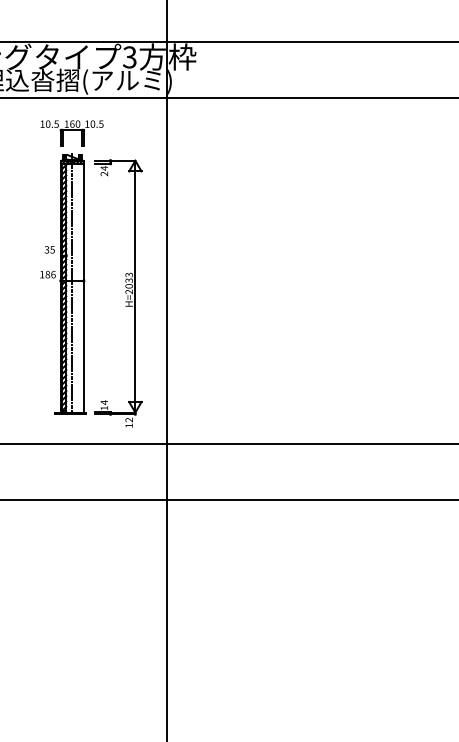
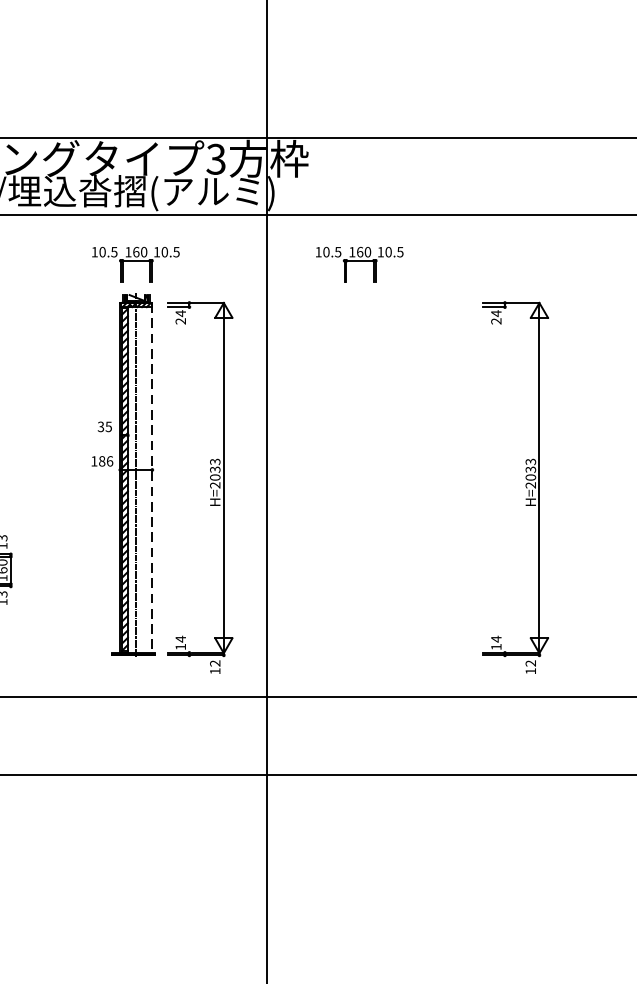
part: (232, 133) -> (358, 265), added
line: (83, 287) -> (151, 479), solid -> dashed
part: (352, 293) -> (525, 487), added

